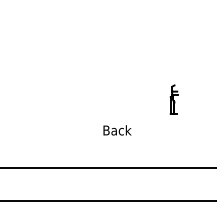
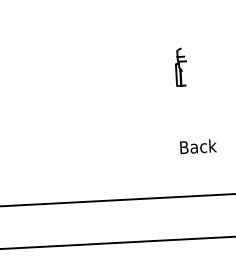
part: (173, 99) -> (179, 67), moved
text: (117, 130) -> (198, 146), moved

